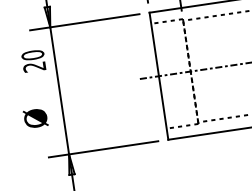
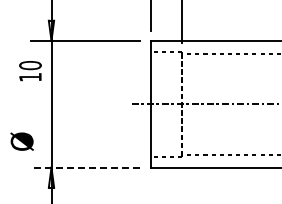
text: (34, 67) -> (30, 77), 20 -> 10
text: (35, 118) -> (21, 141), moved
line: (103, 149) -> (85, 167), solid -> dashed

